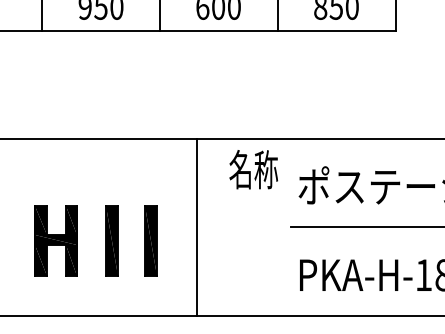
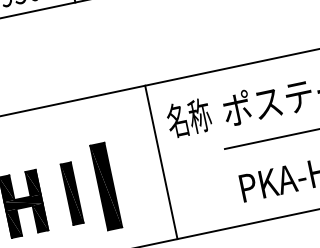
text: (253, 169) -> (188, 117), moved
line: (196, 226) -> (160, 161), moved
part: (150, 240) -> (105, 186), size x1.4

